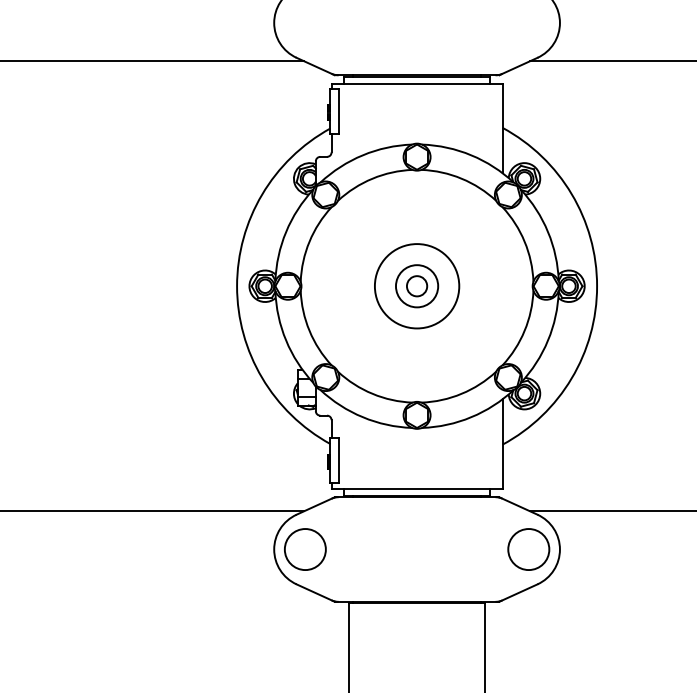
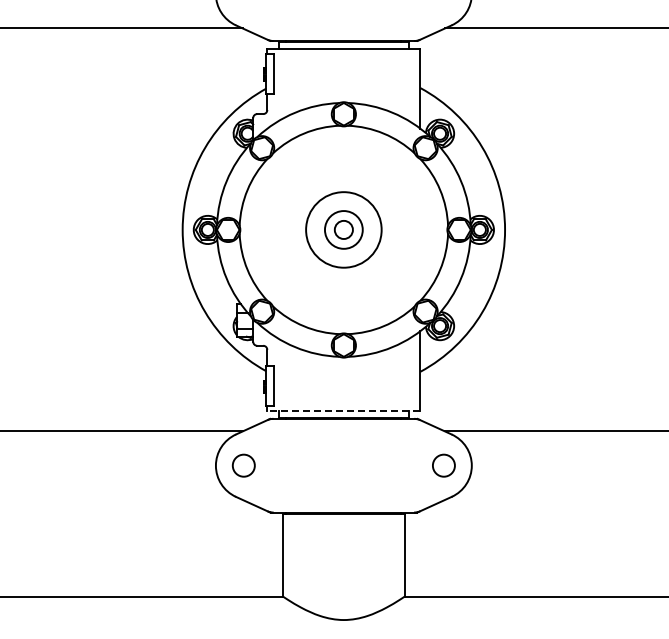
line: (416, 489) -> (343, 411), solid -> dashed
circle: (304, 549) -> (243, 465), size x0.6
circle: (528, 549) -> (443, 465), size x0.6

